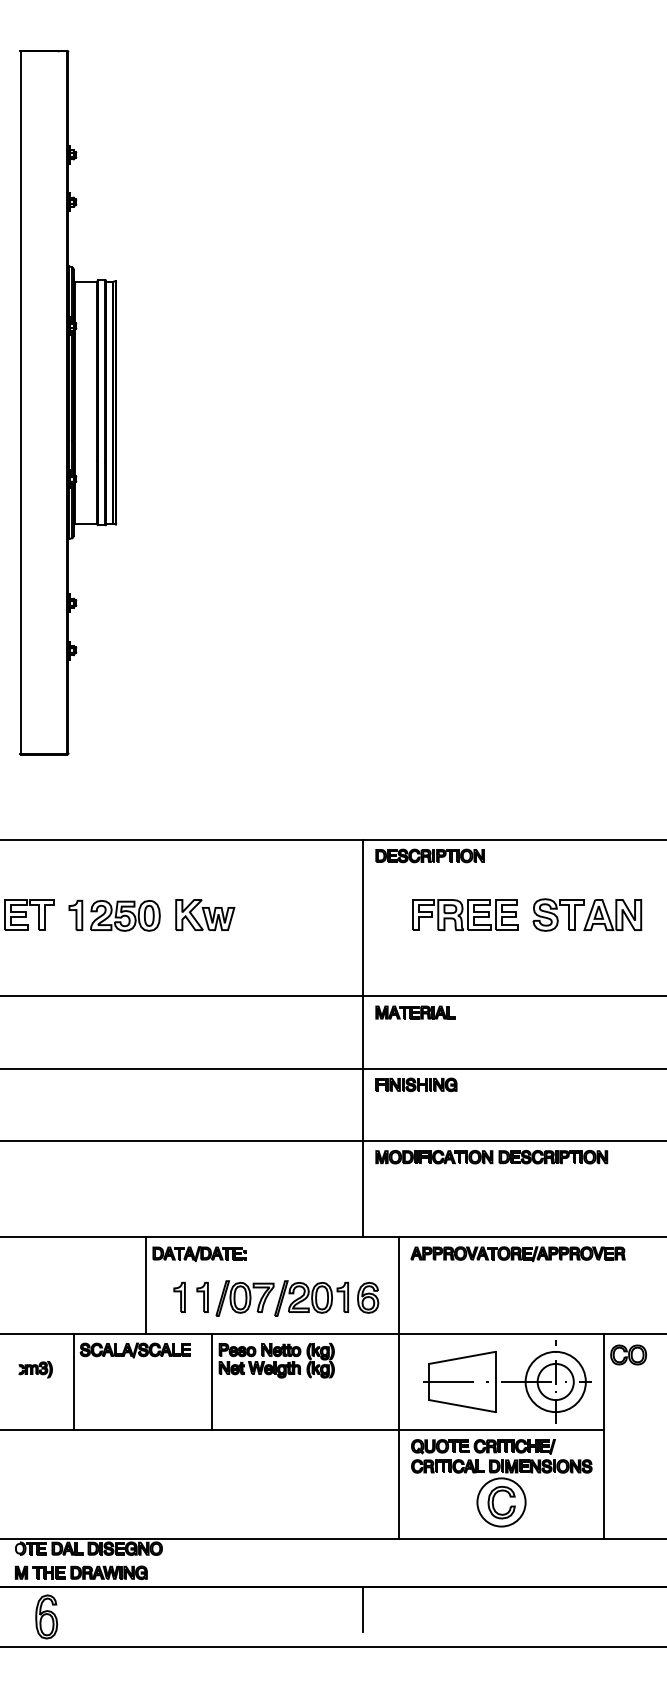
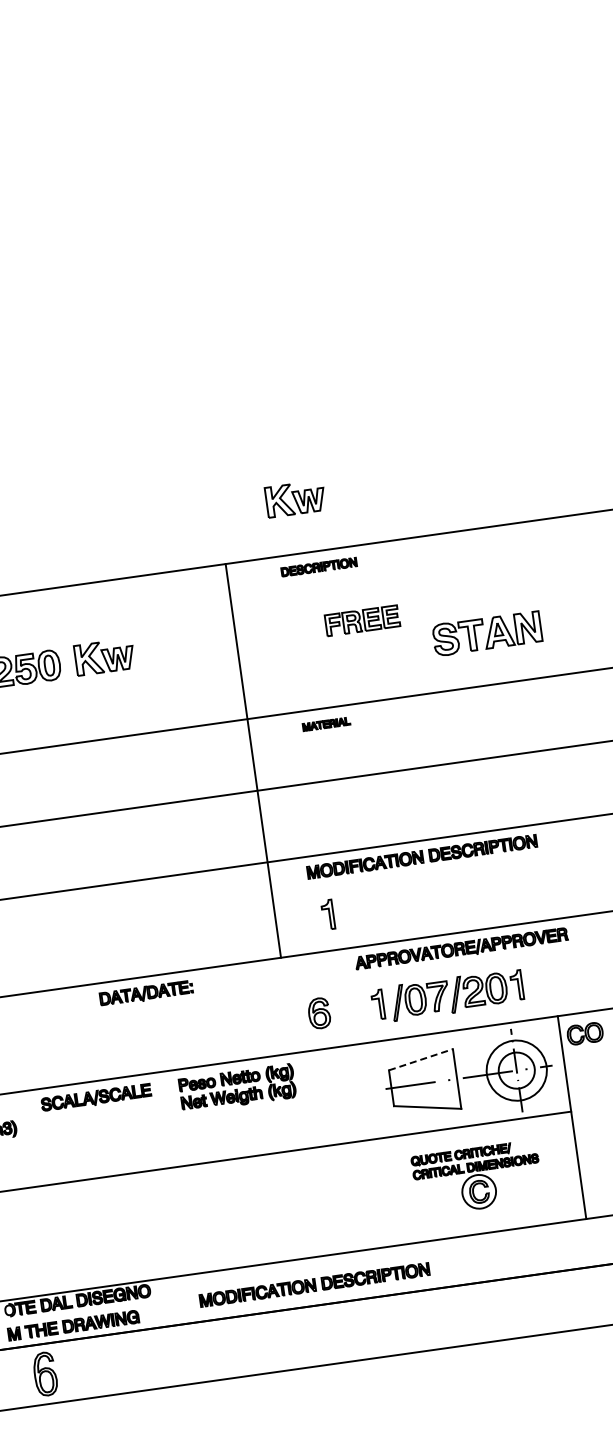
part: (416, 784) -> (295, 498), added
part: (429, 855) -> (318, 566), size x0.7
part: (465, 914) -> (362, 620), size x0.7
part: (587, 914) -> (487, 632), moved
part: (415, 1012) -> (326, 724), size x0.6
line: (362, 1038) -> (252, 760), moved
part: (416, 1084) -> (337, 795), removed
line: (146, 1285) -> (98, 1032), removed
part: (179, 1296) -> (327, 913), moved
part: (272, 1298) -> (447, 996), moved
line: (462, 1357) -> (421, 1059), solid -> dashed
line: (73, 1381) -> (39, 1137), removed
line: (212, 1381) -> (176, 1117), removed
line: (399, 1387) -> (362, 1097), removed
part: (501, 1483) -> (477, 1178), size x0.7
part: (325, 1566) -> (314, 1285), added
line: (362, 1608) -> (356, 1321), removed

